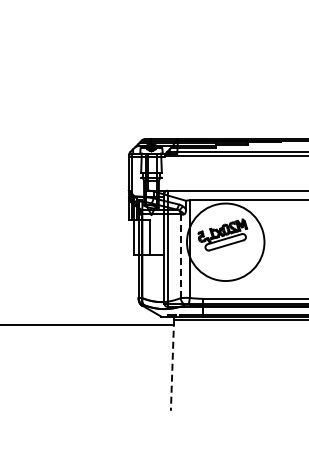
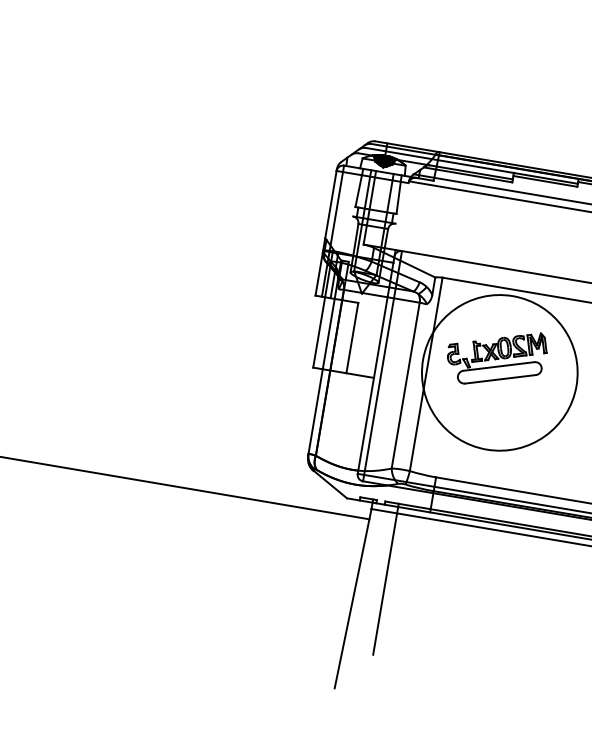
line: (180, 256) -> (405, 385), dashed -> solid
line: (187, 352) -> (387, 578), added
line: (172, 365) -> (353, 599), dashed -> solid

